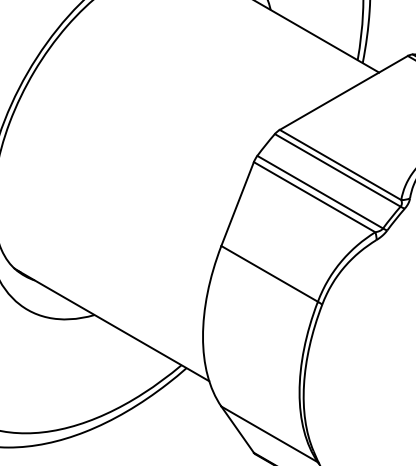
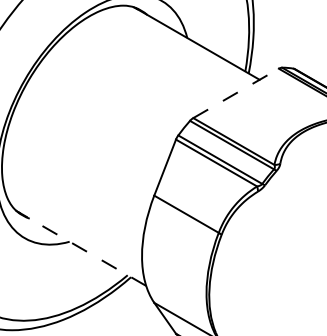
line: (344, 93) -> (236, 93), solid -> dashed
line: (113, 326) -> (82, 249), solid -> dashed

